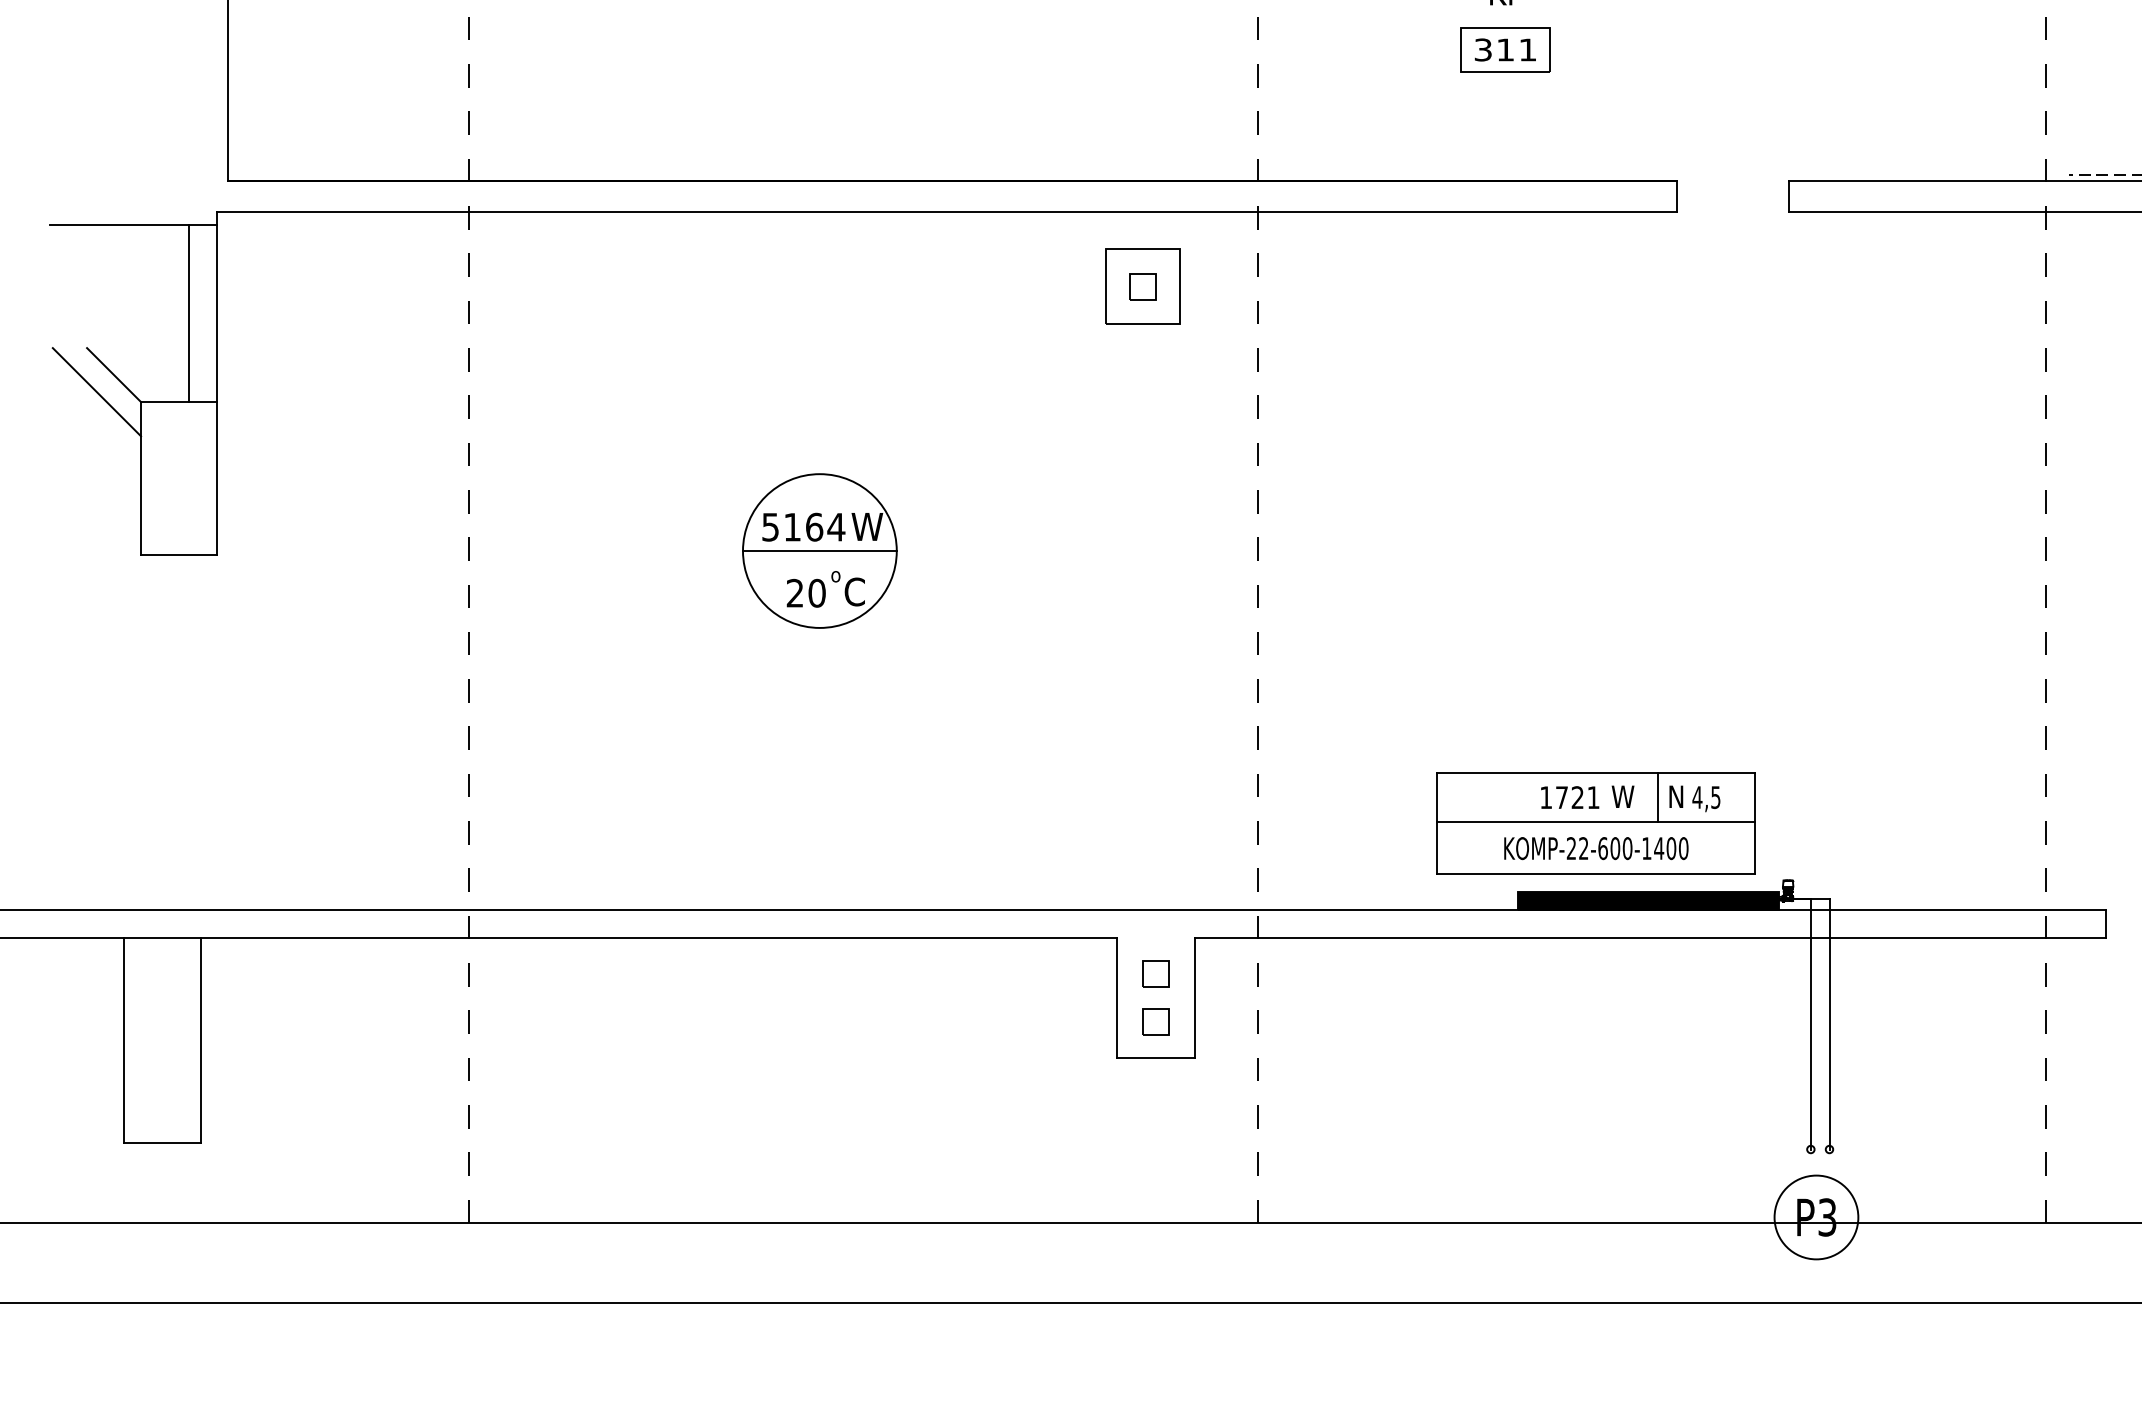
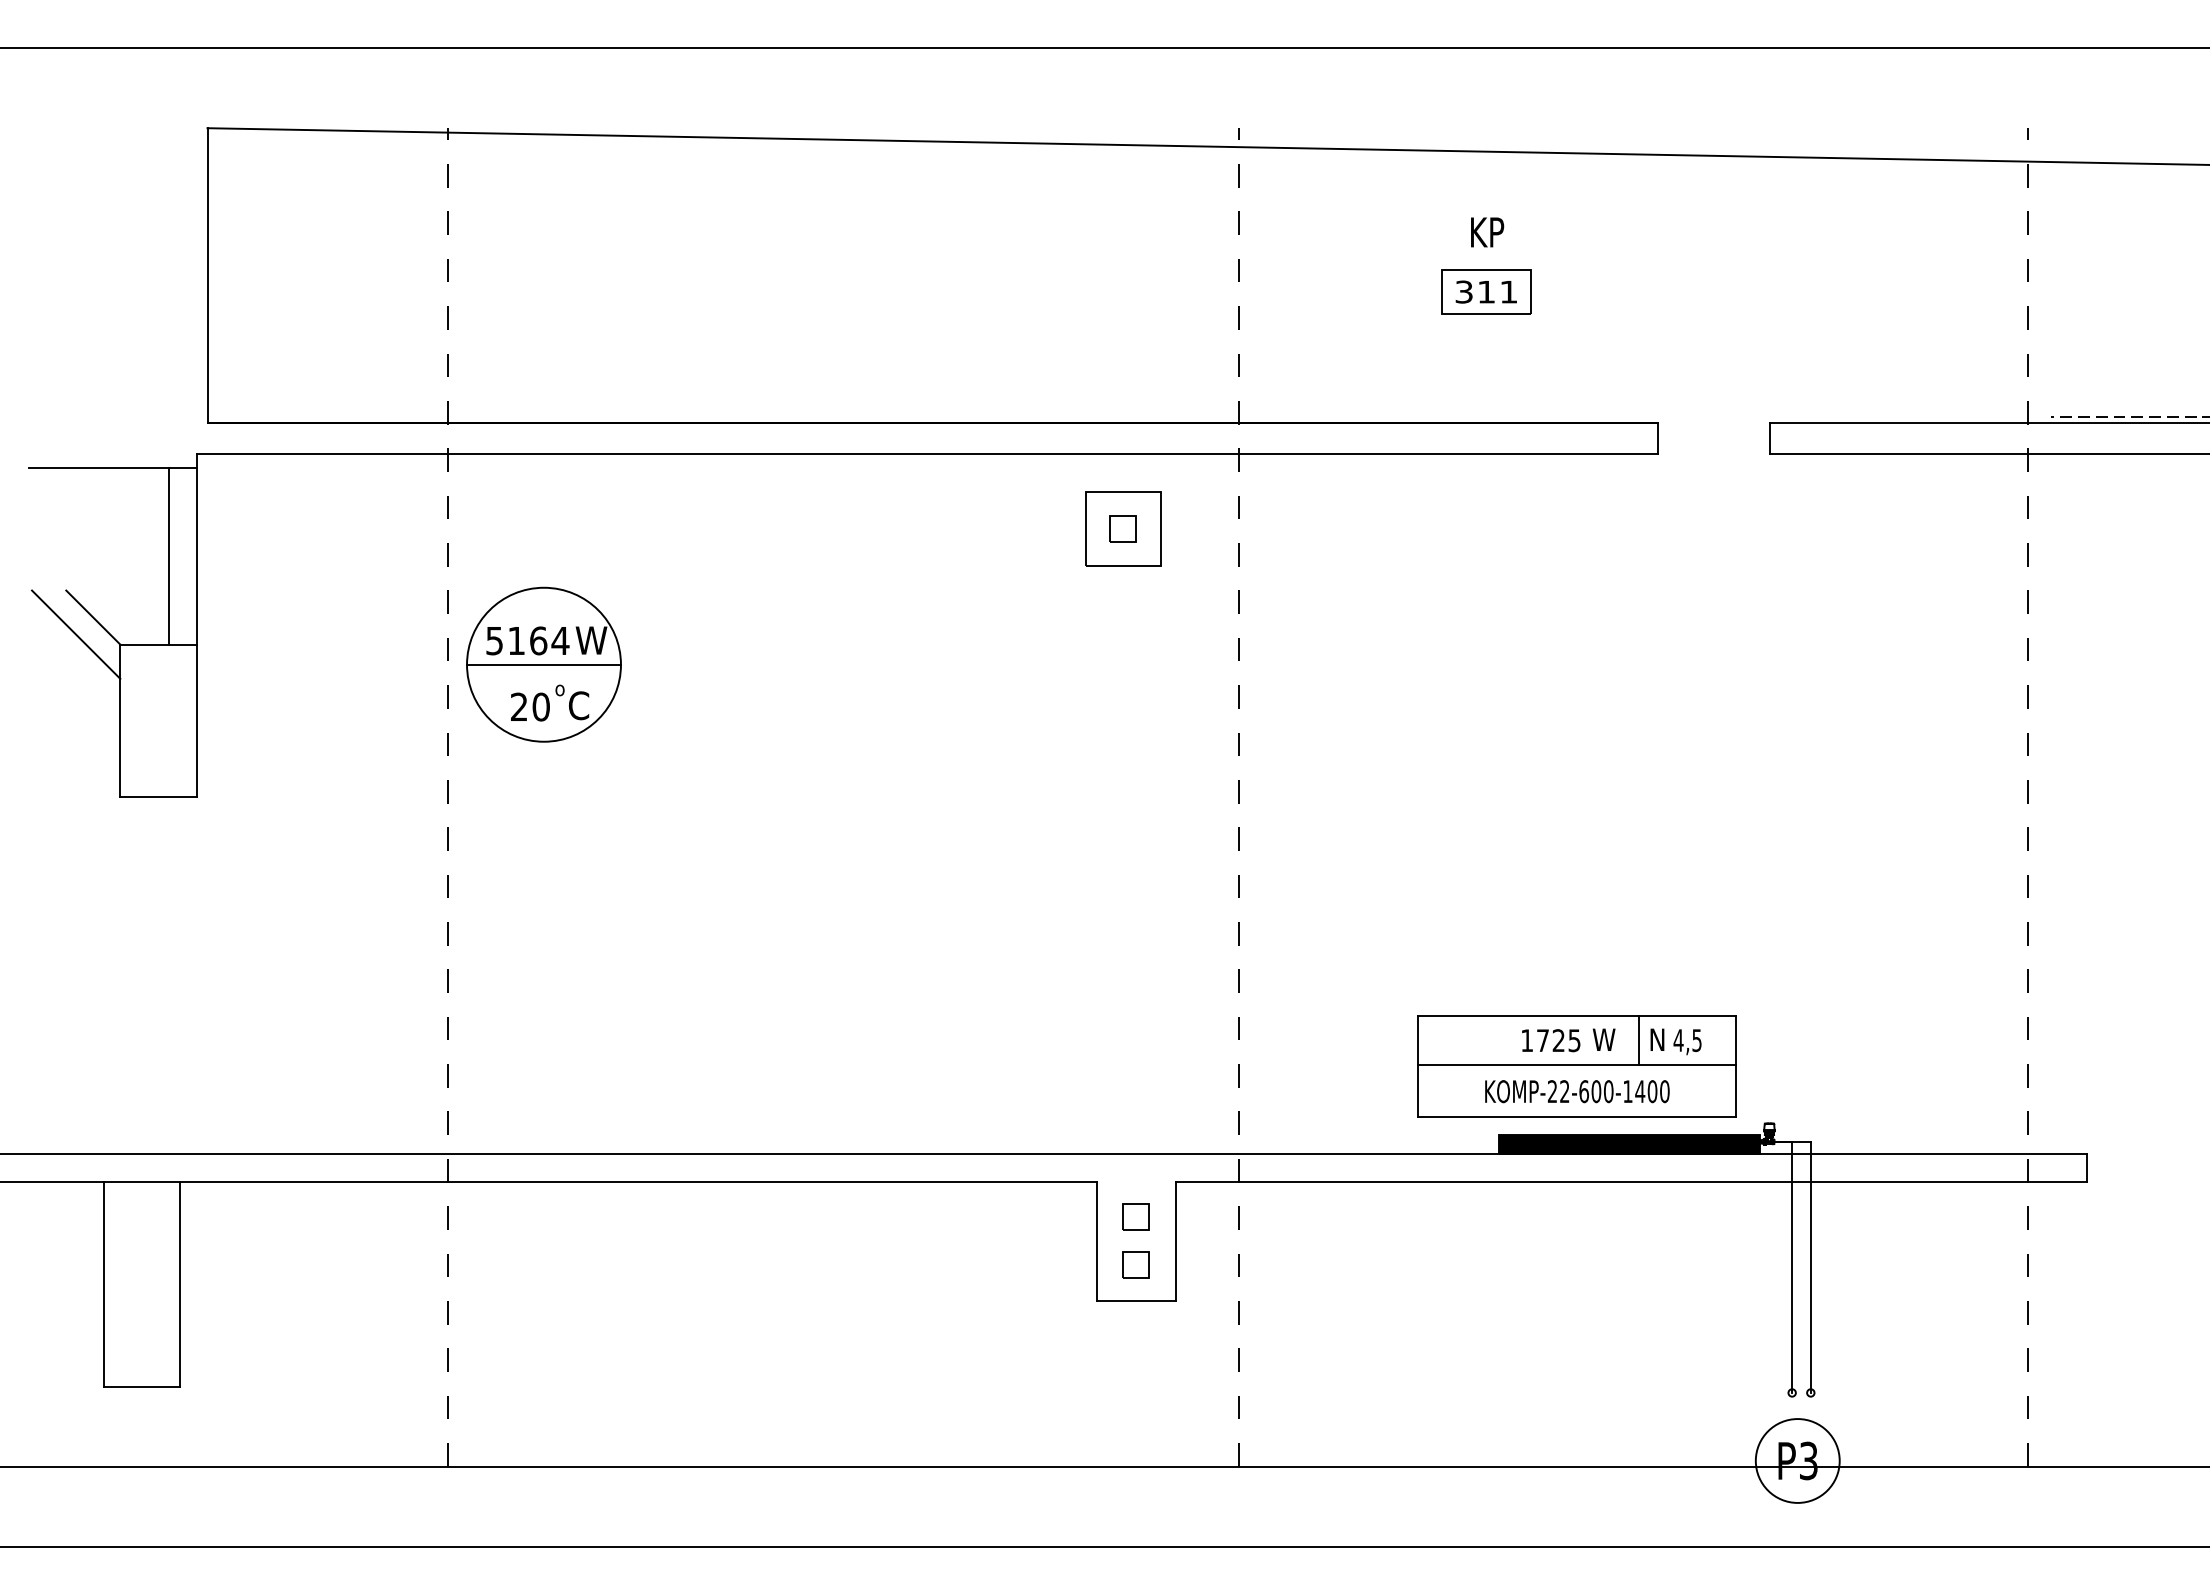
part: (819, 550) -> (543, 664), moved
text: (1593, 797) -> (1574, 1040), 1721 -> 1725

